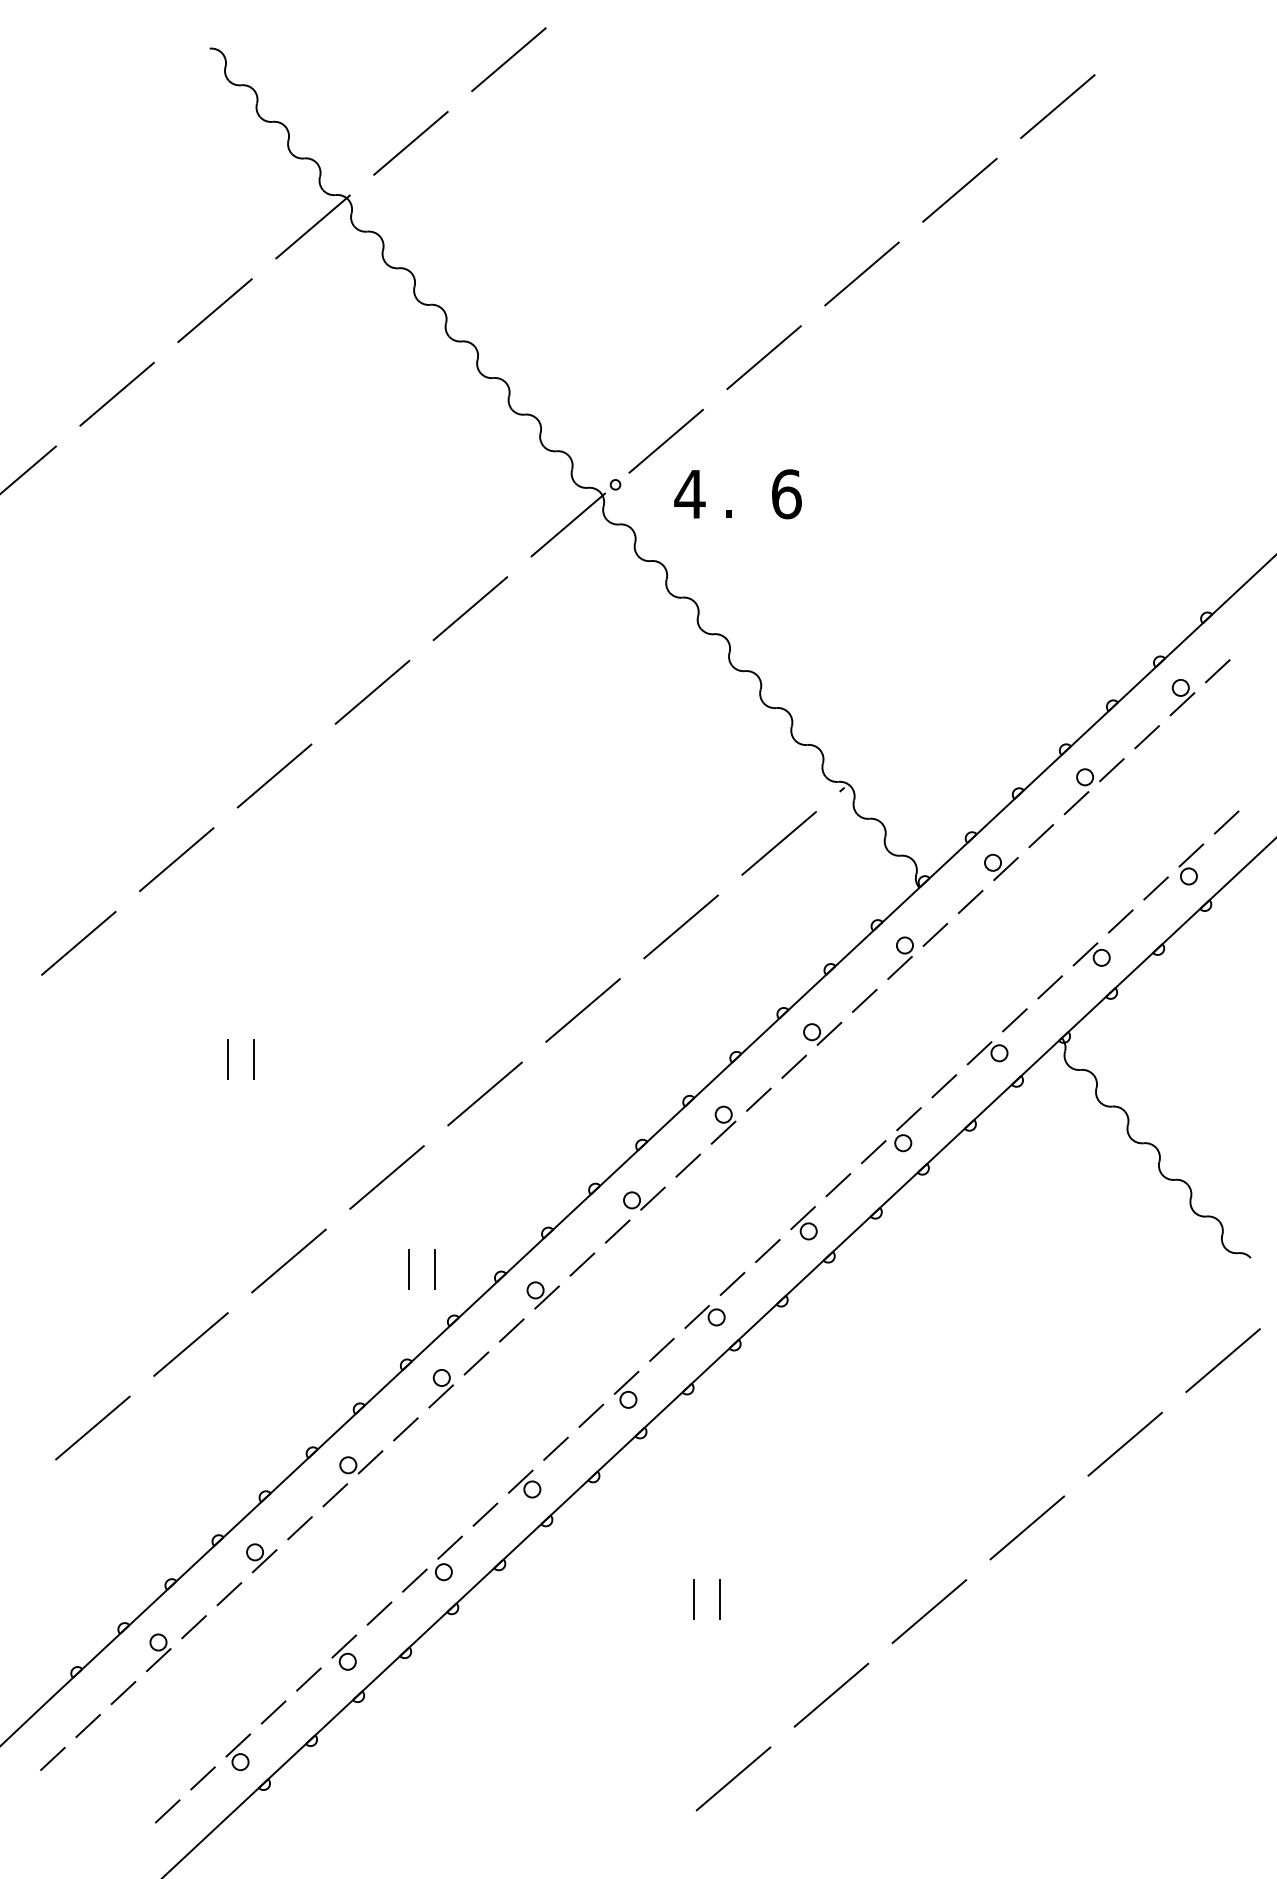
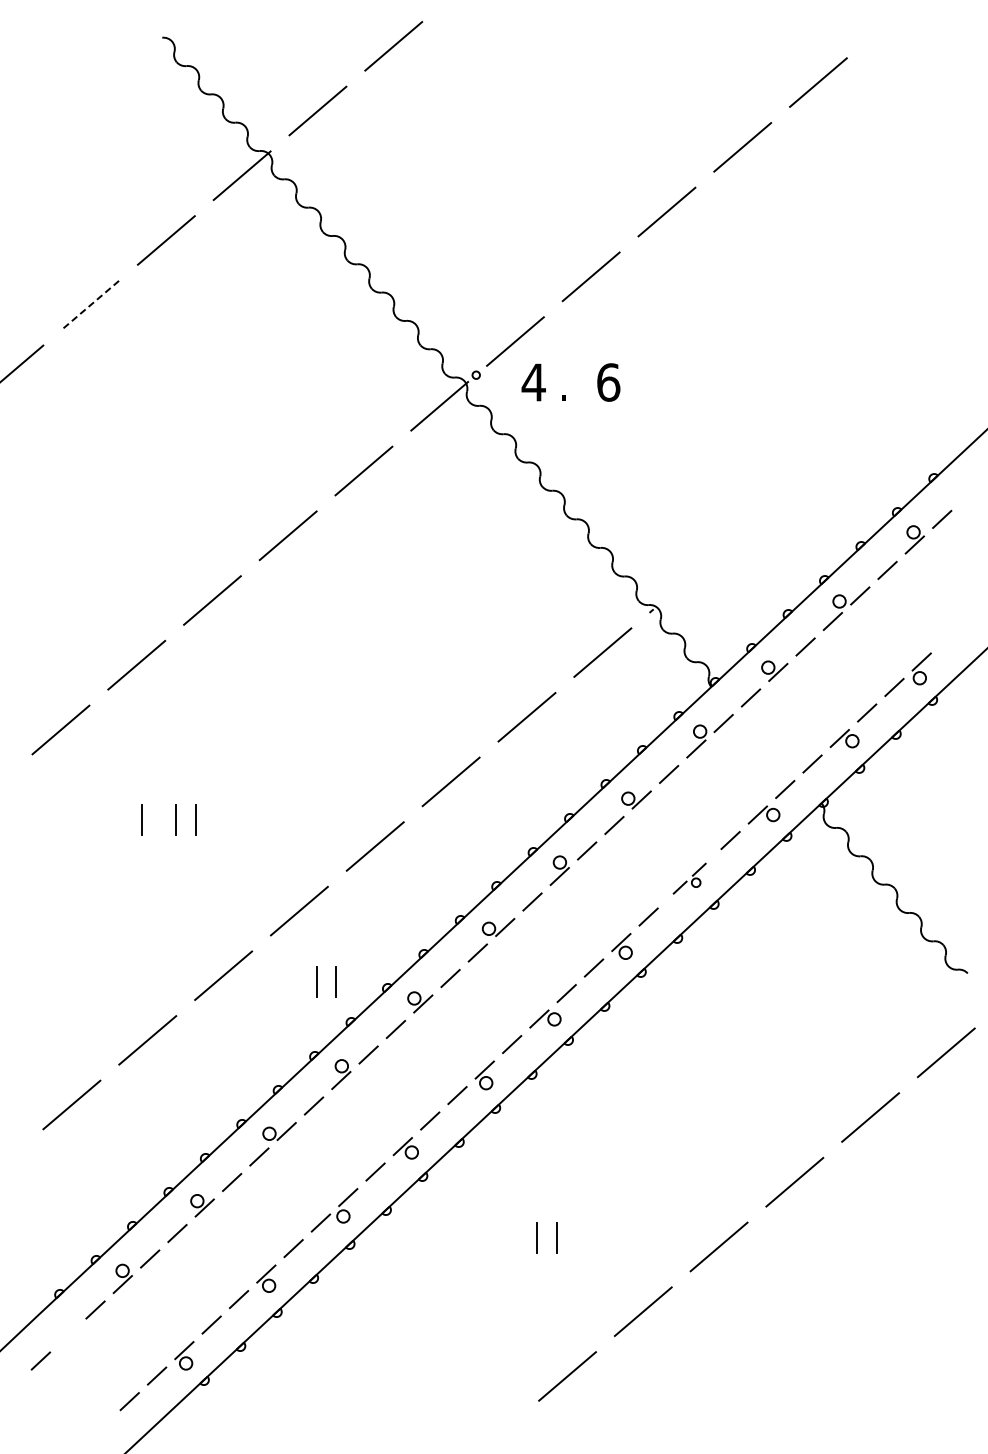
line: (116, 394) -> (90, 305), solid -> dashed
line: (1225, 822) -> (948, 636), removed
line: (182, 1059) -> (141, 819), added
part: (891, 1135) -> (689, 878), size x0.7
line: (88, 1725) -> (68, 1335), removed

